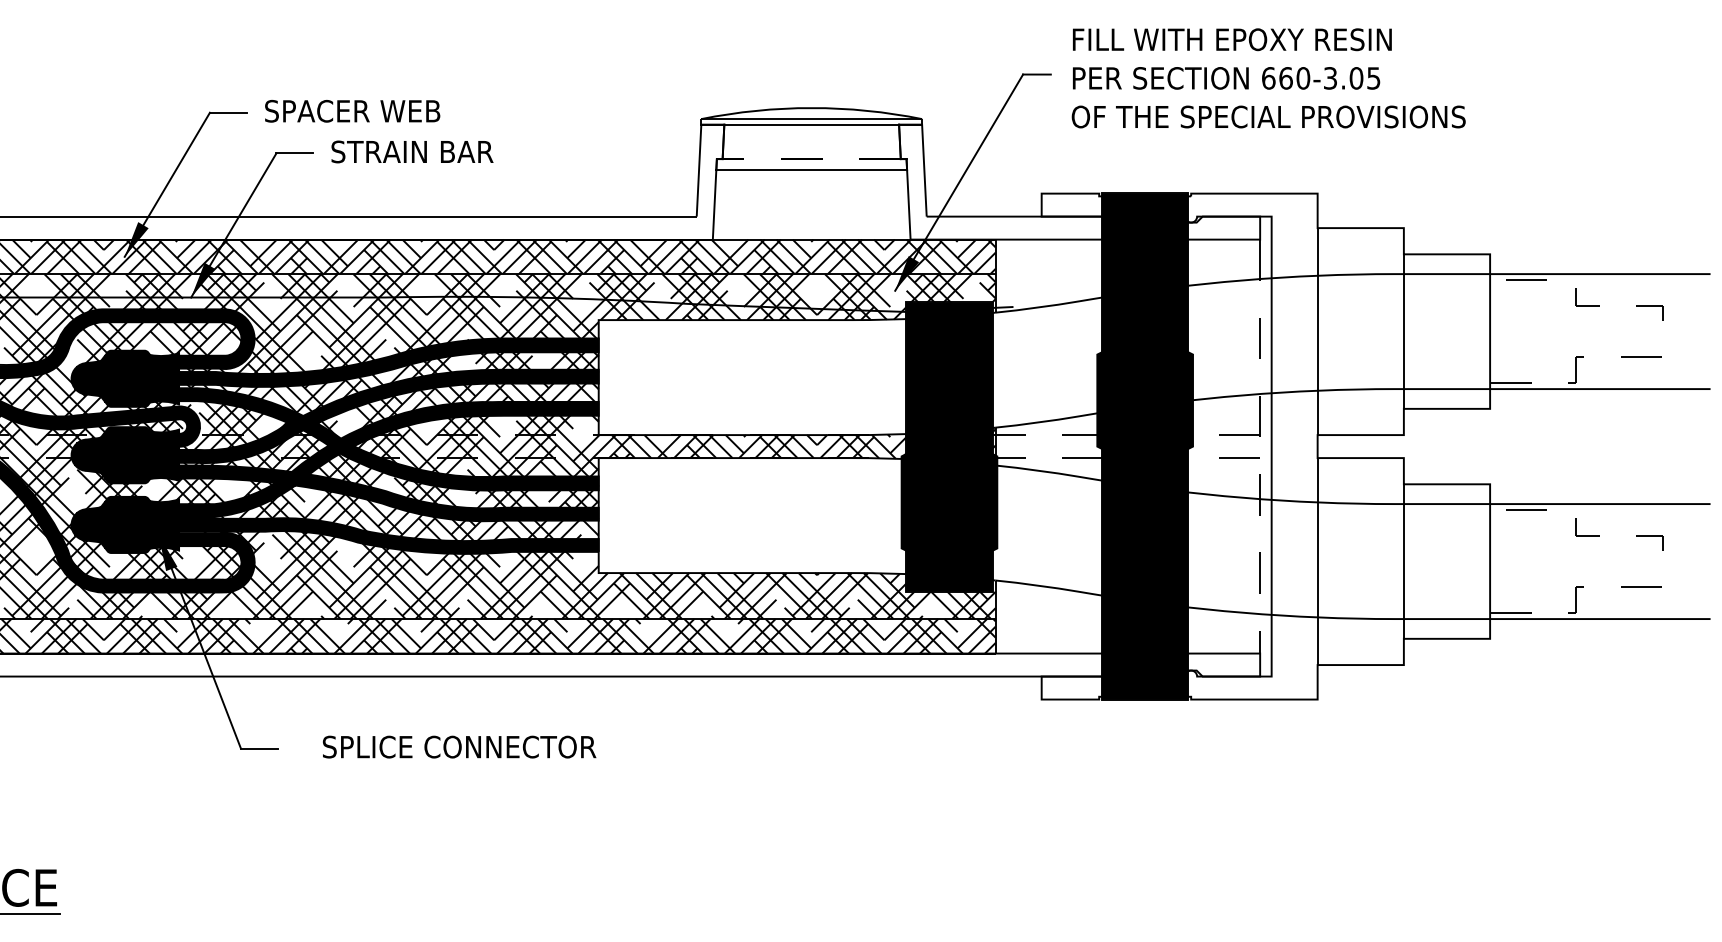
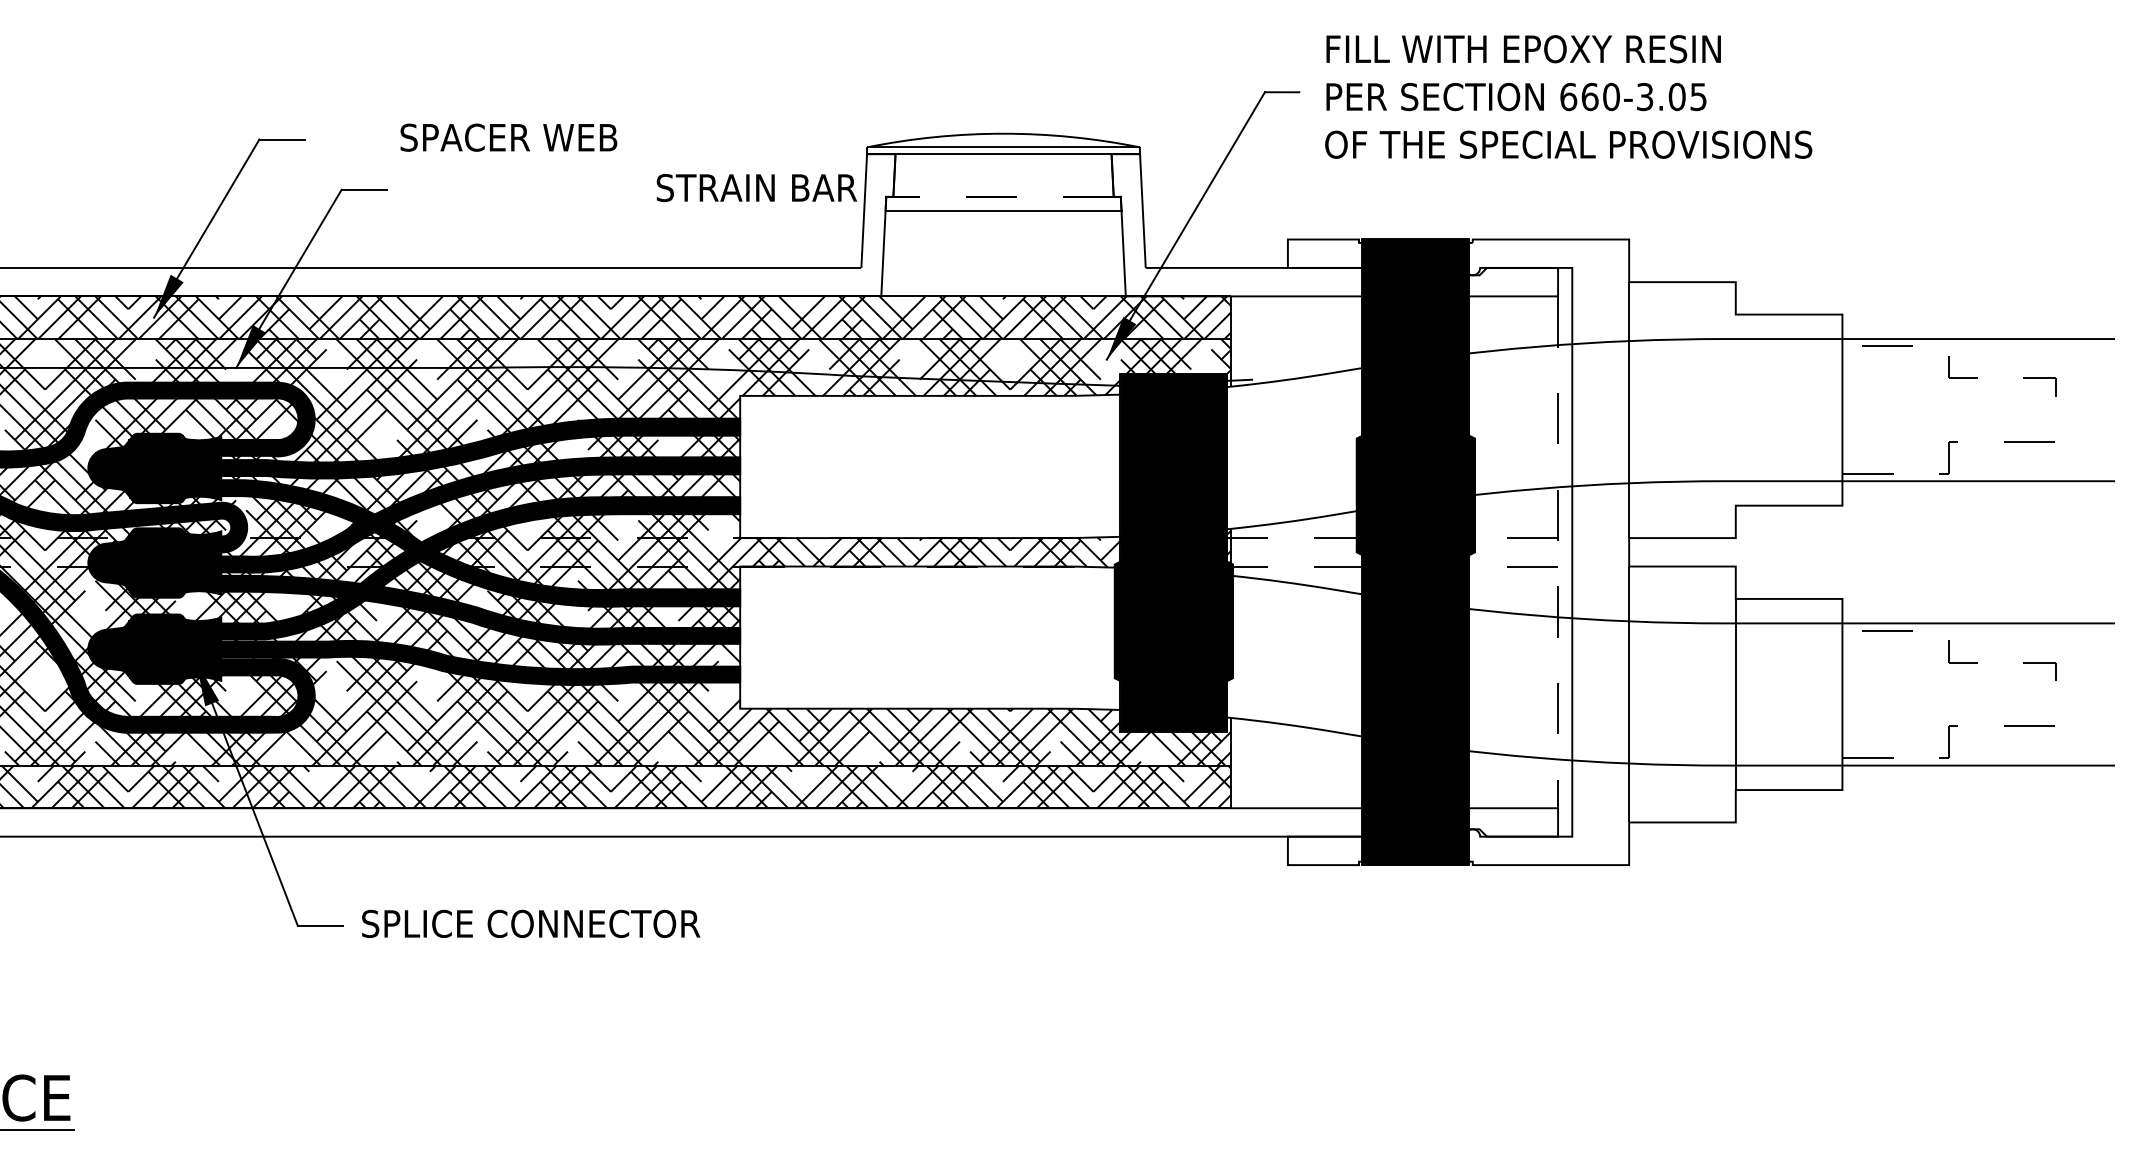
text: (352, 111) -> (508, 137), moved
text: (412, 151) -> (756, 187), moved
line: (1403, 331) -> (1735, 409), removed
text: (459, 746) -> (531, 923), moved

